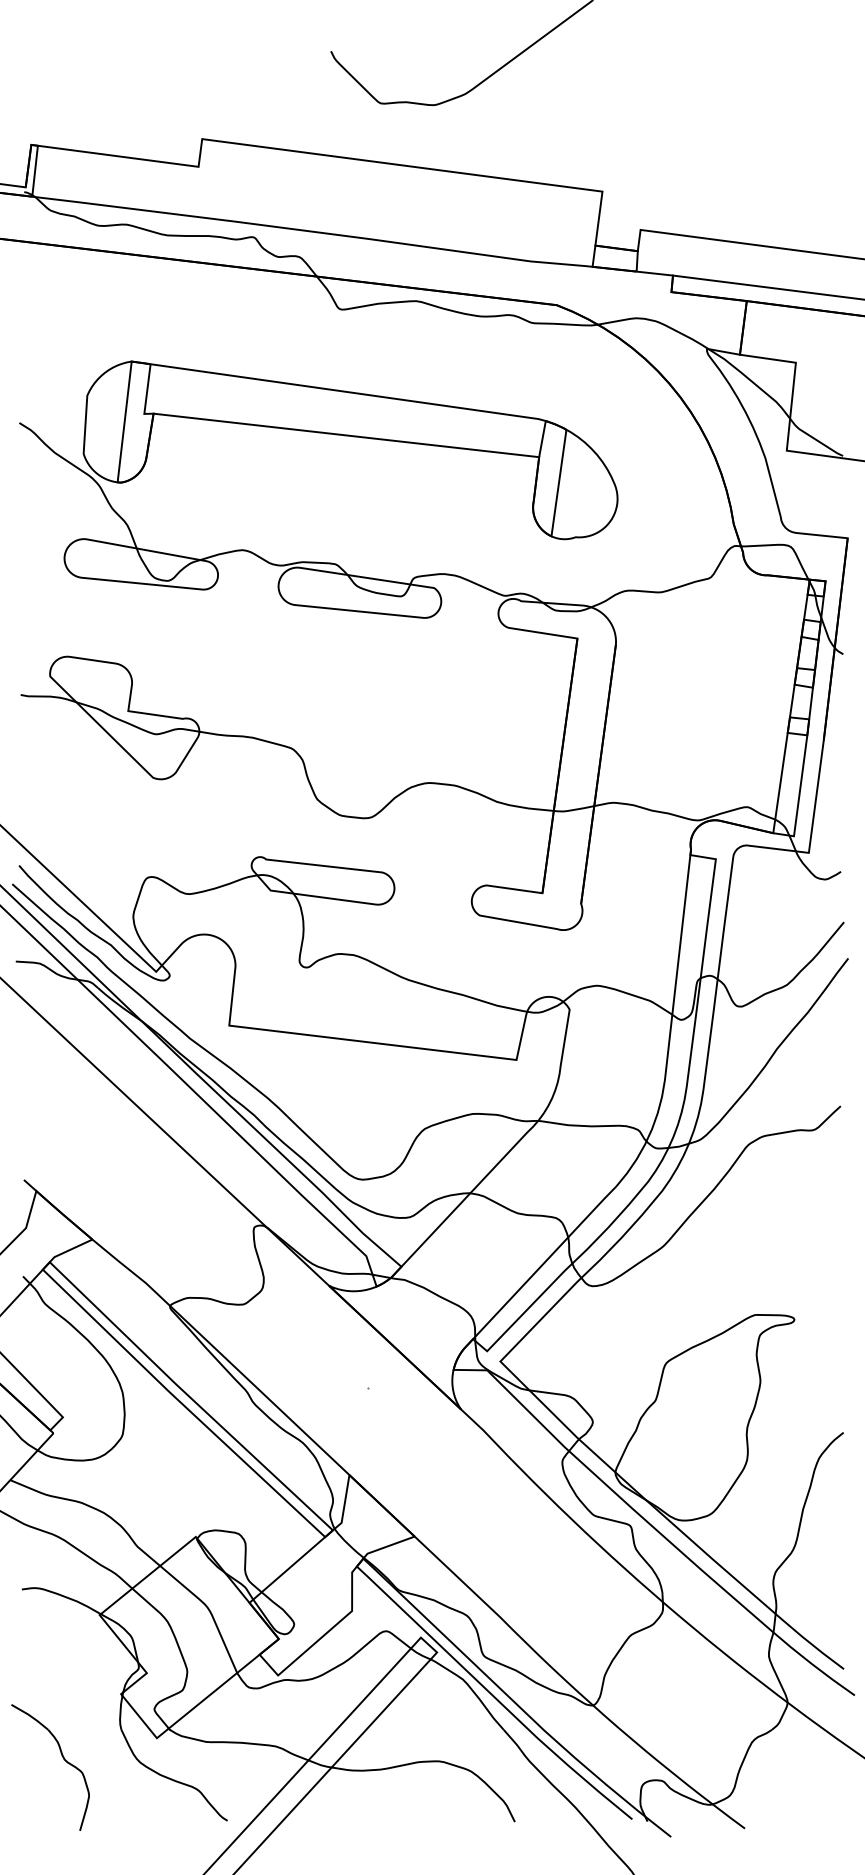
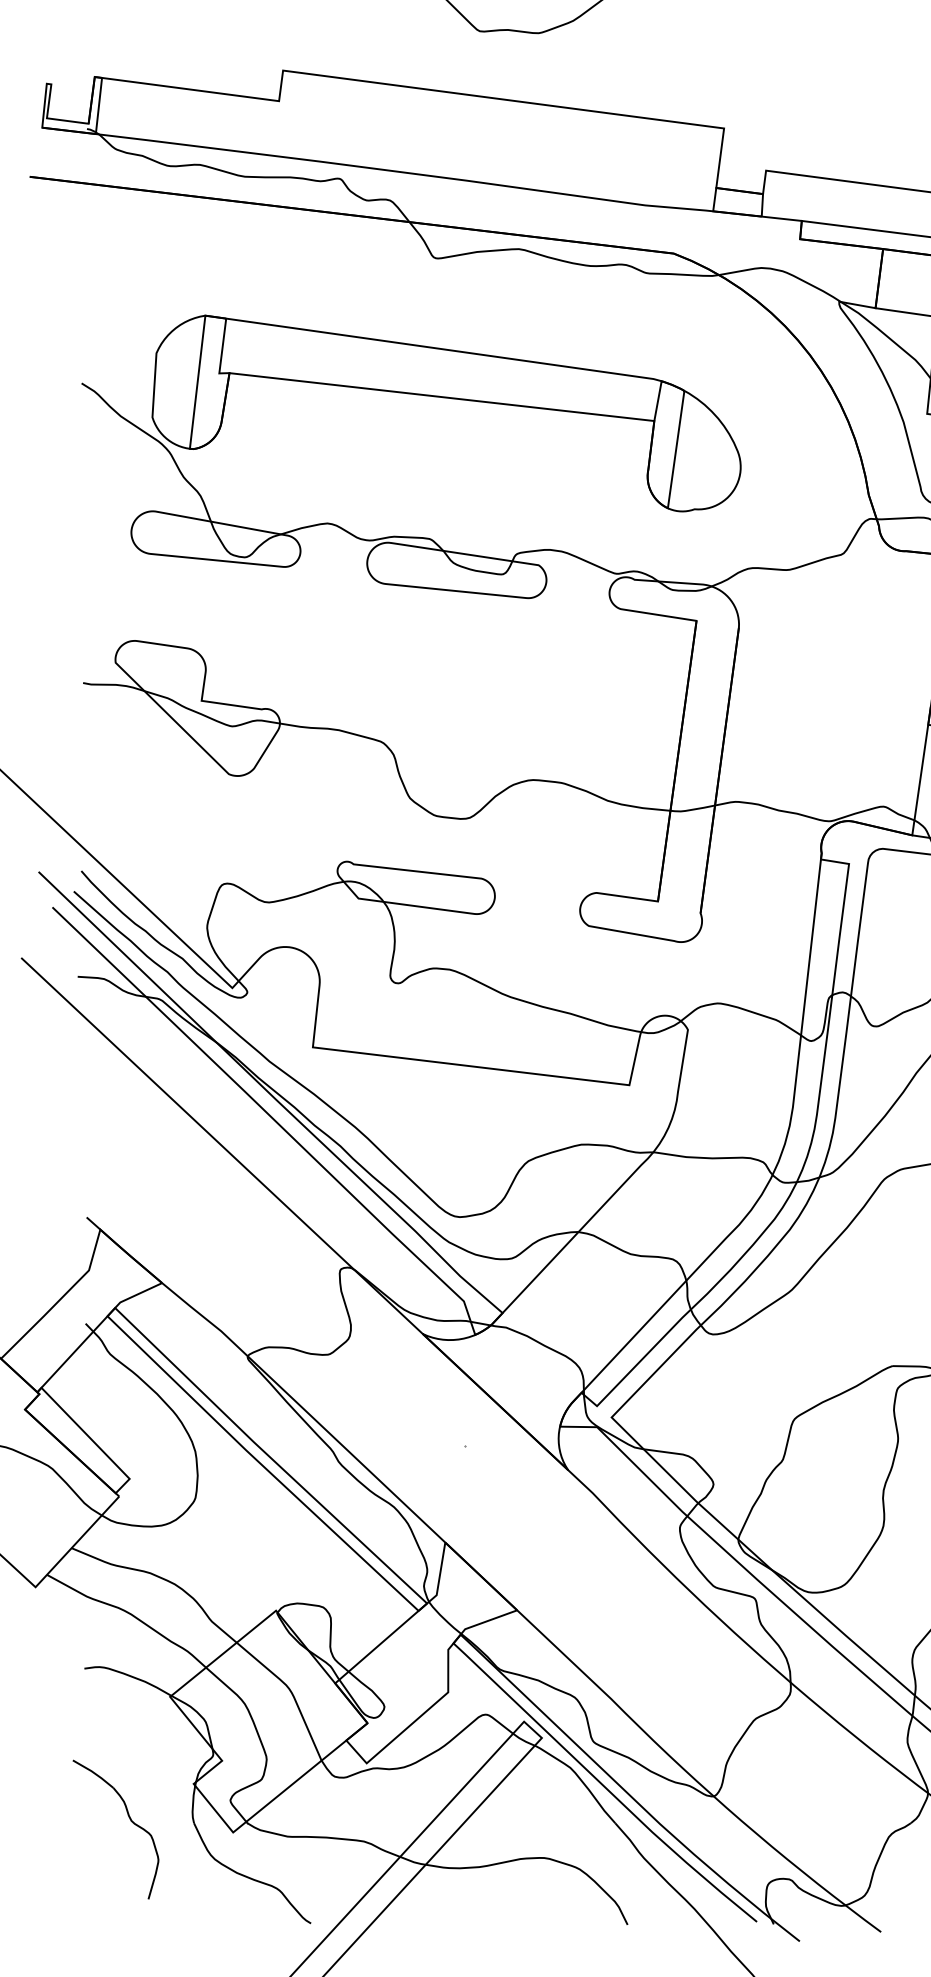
part: (63, 1759) -> (130, 1820), moved

